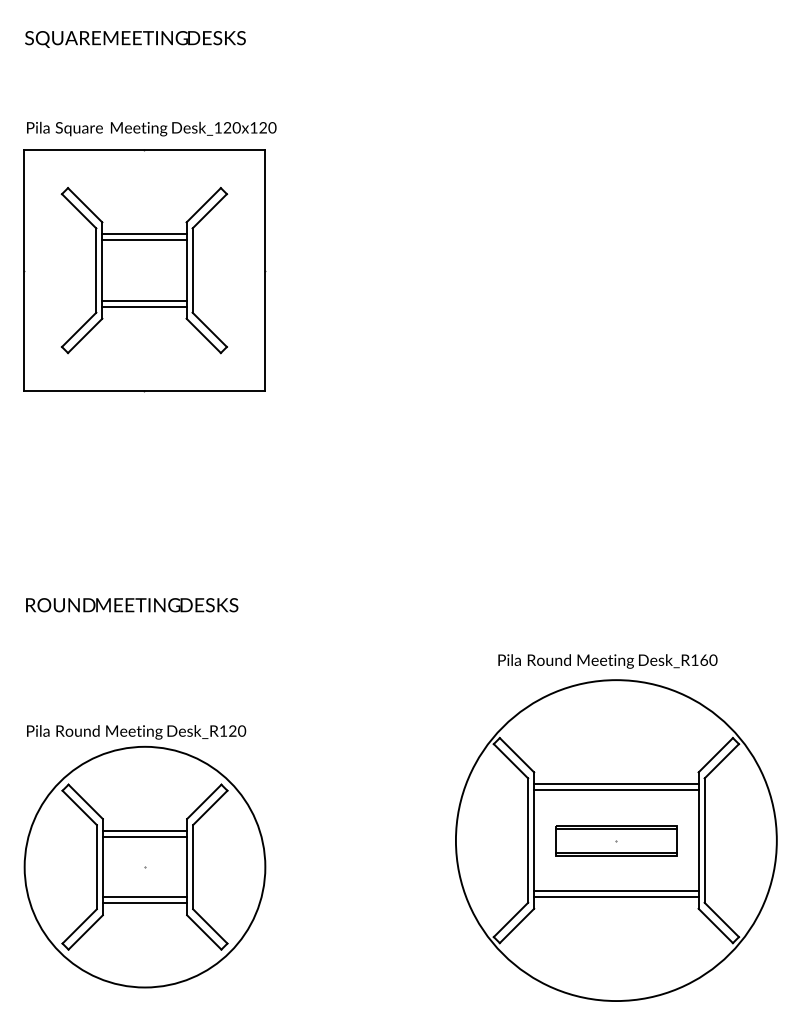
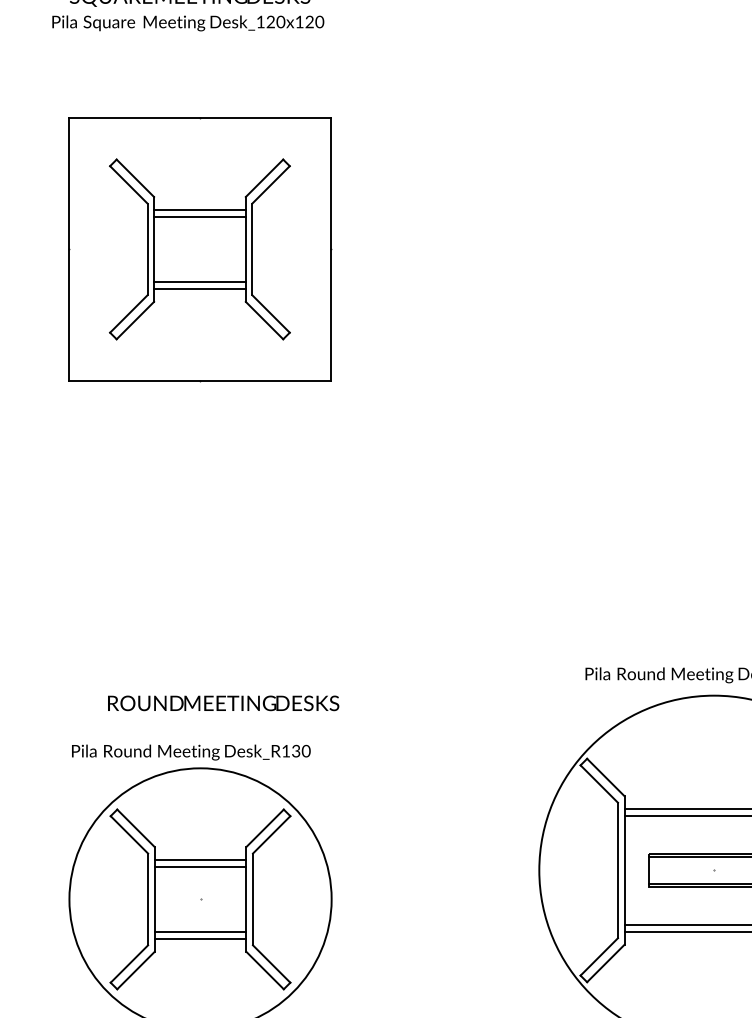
text: (151, 128) -> (188, 22), moved
text: (132, 605) -> (223, 703), moved
text: (232, 732) -> (295, 752), Desk_R120 -> Desk_R130

